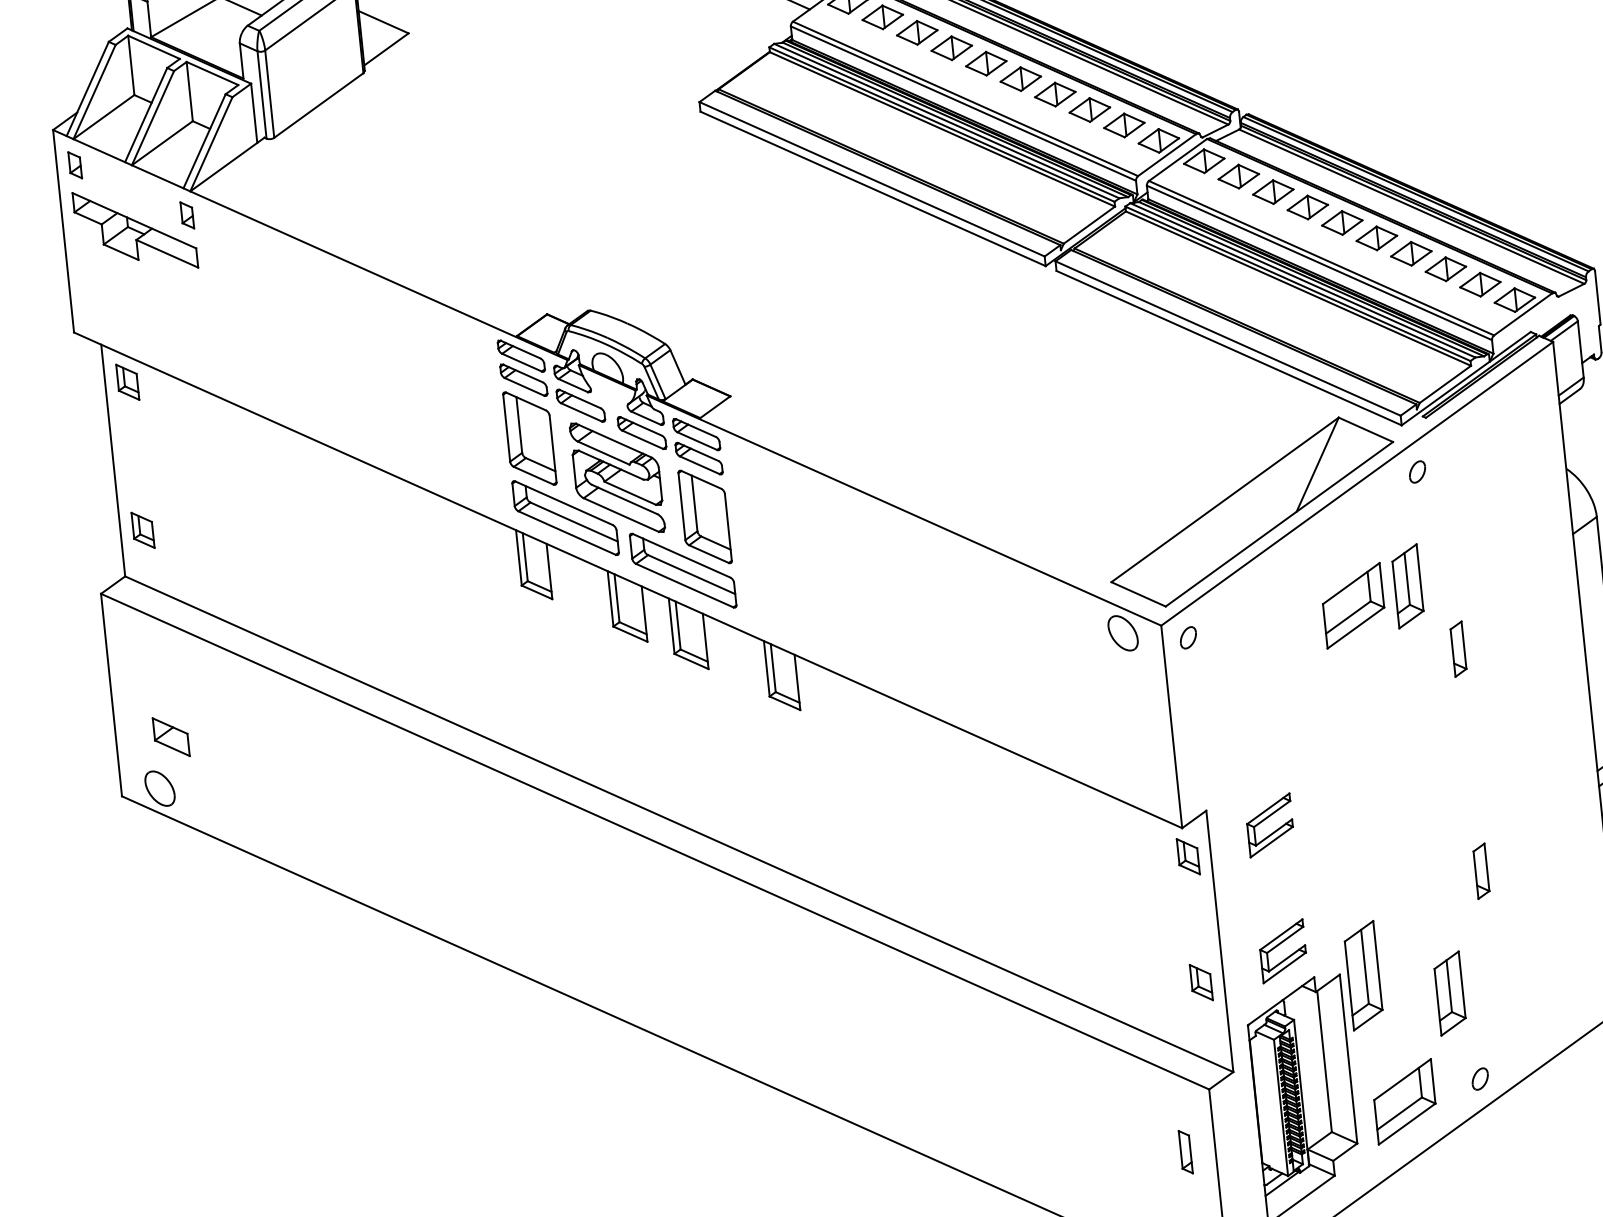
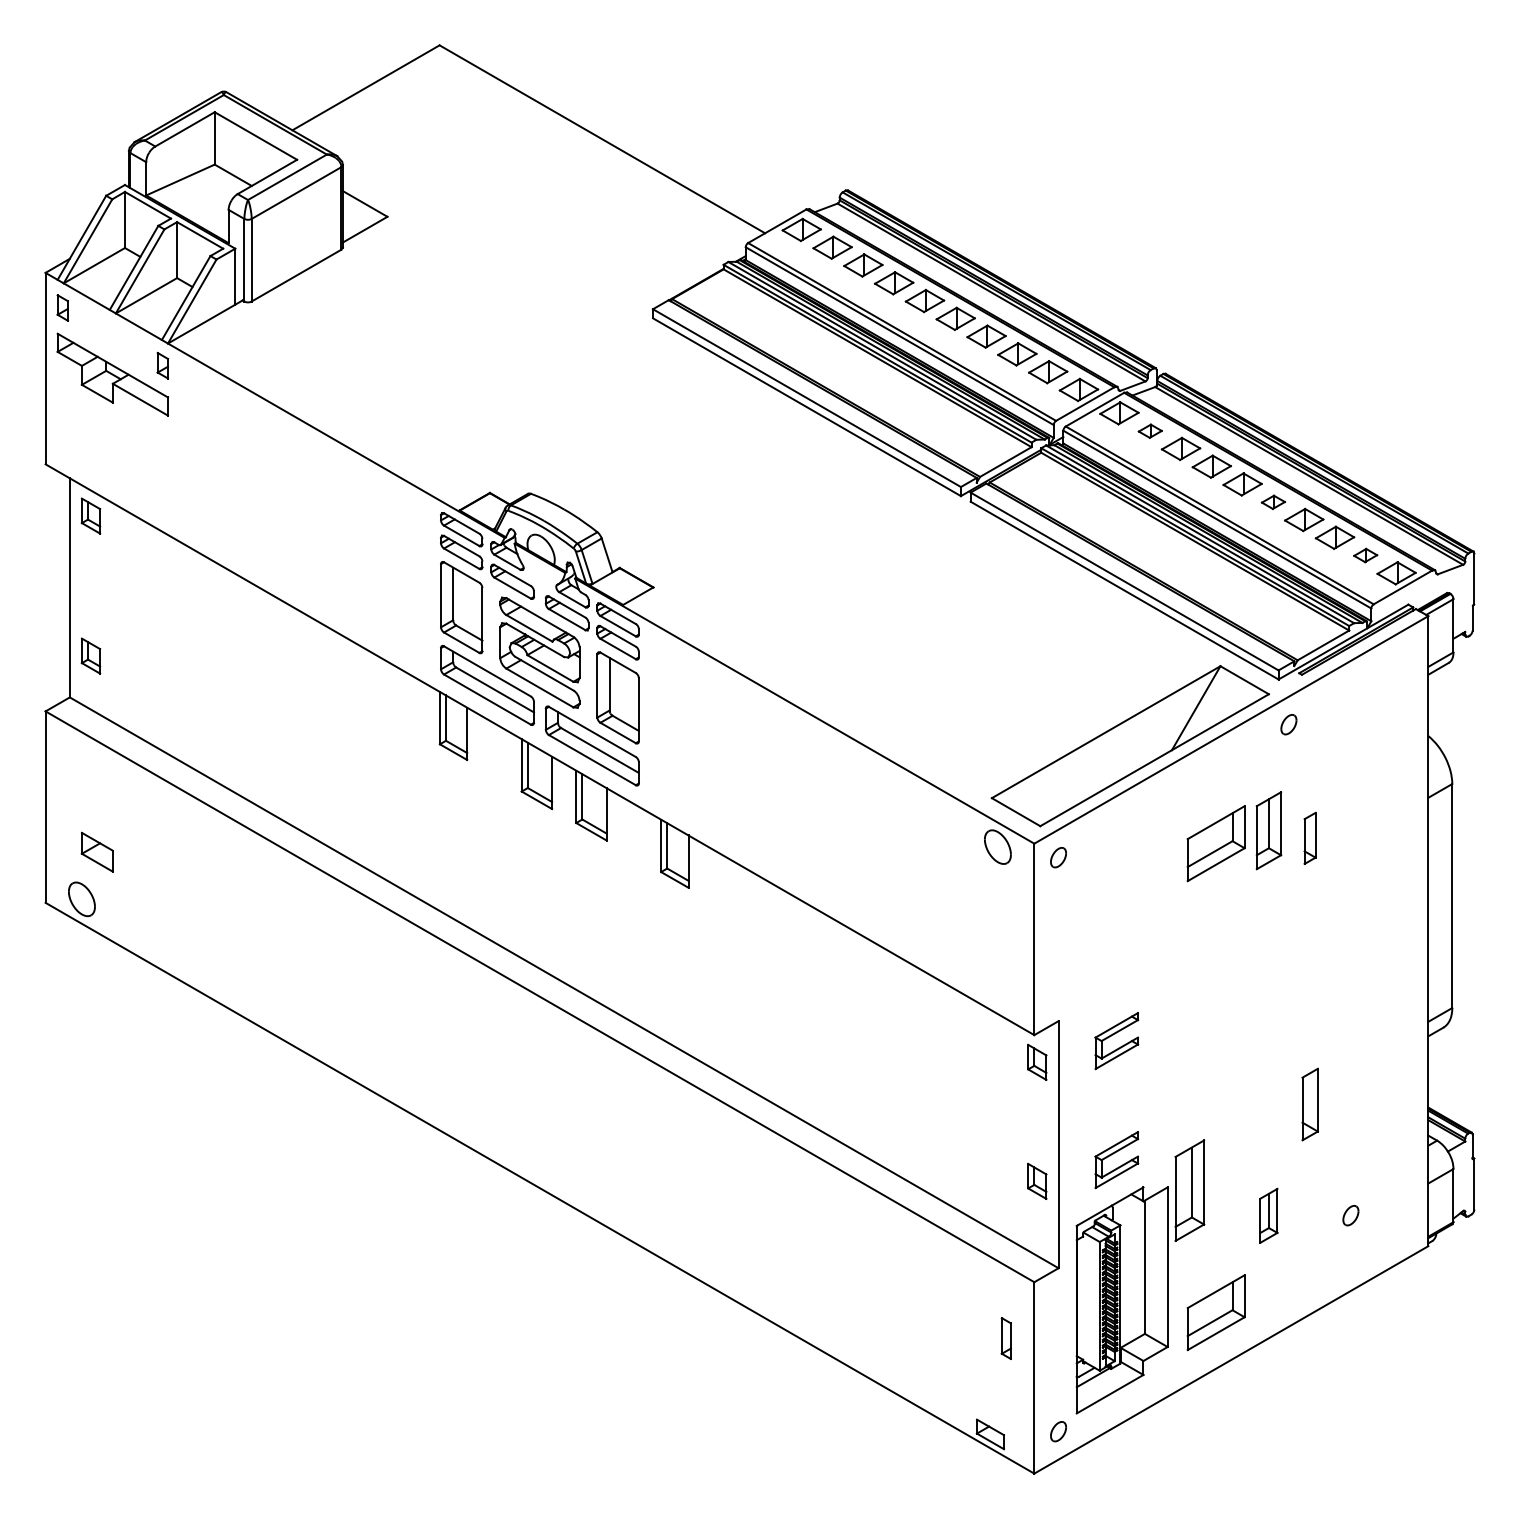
part: (1239, 177) -> (1150, 431), size x0.6
part: (1376, 238) -> (1273, 502), size x0.6
part: (1480, 284) -> (1365, 555), size x0.6
part: (1457, 648) -> (1309, 837), moved
part: (1480, 870) -> (1309, 1103), size x1.4
part: (1449, 993) -> (1268, 1215), size x0.7
part: (1479, 1078) -> (1350, 1215), moved

